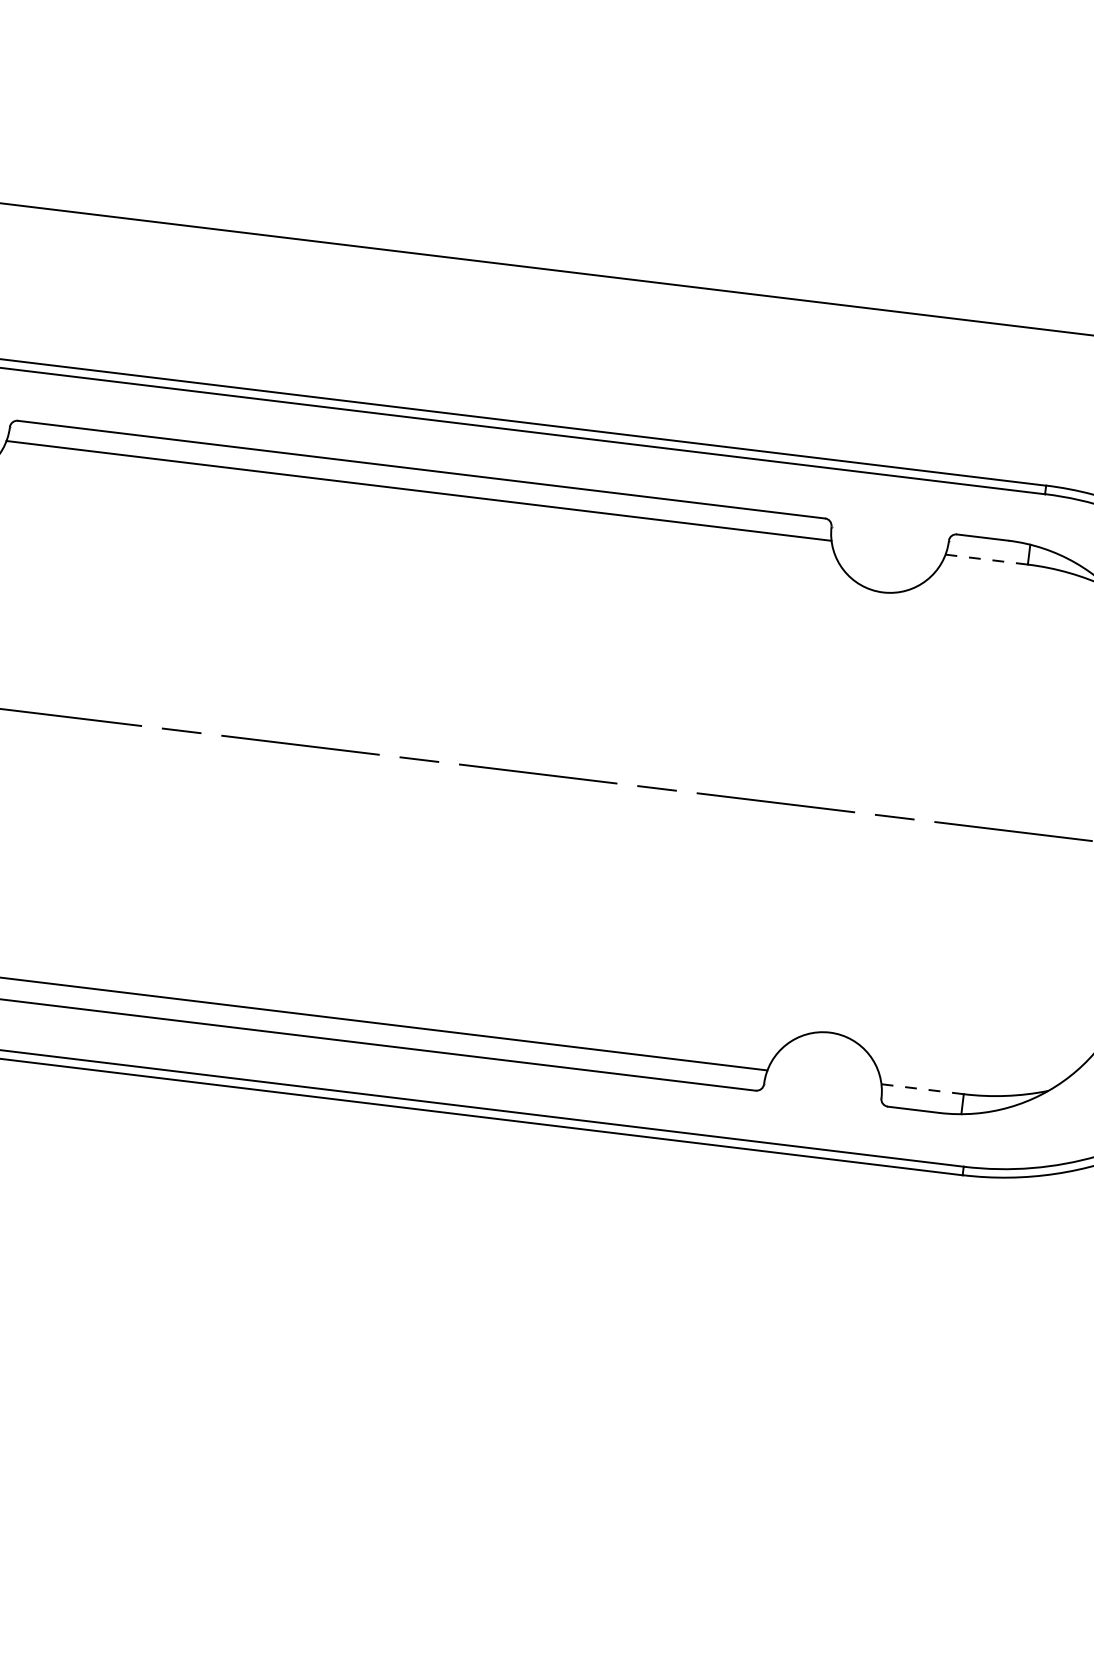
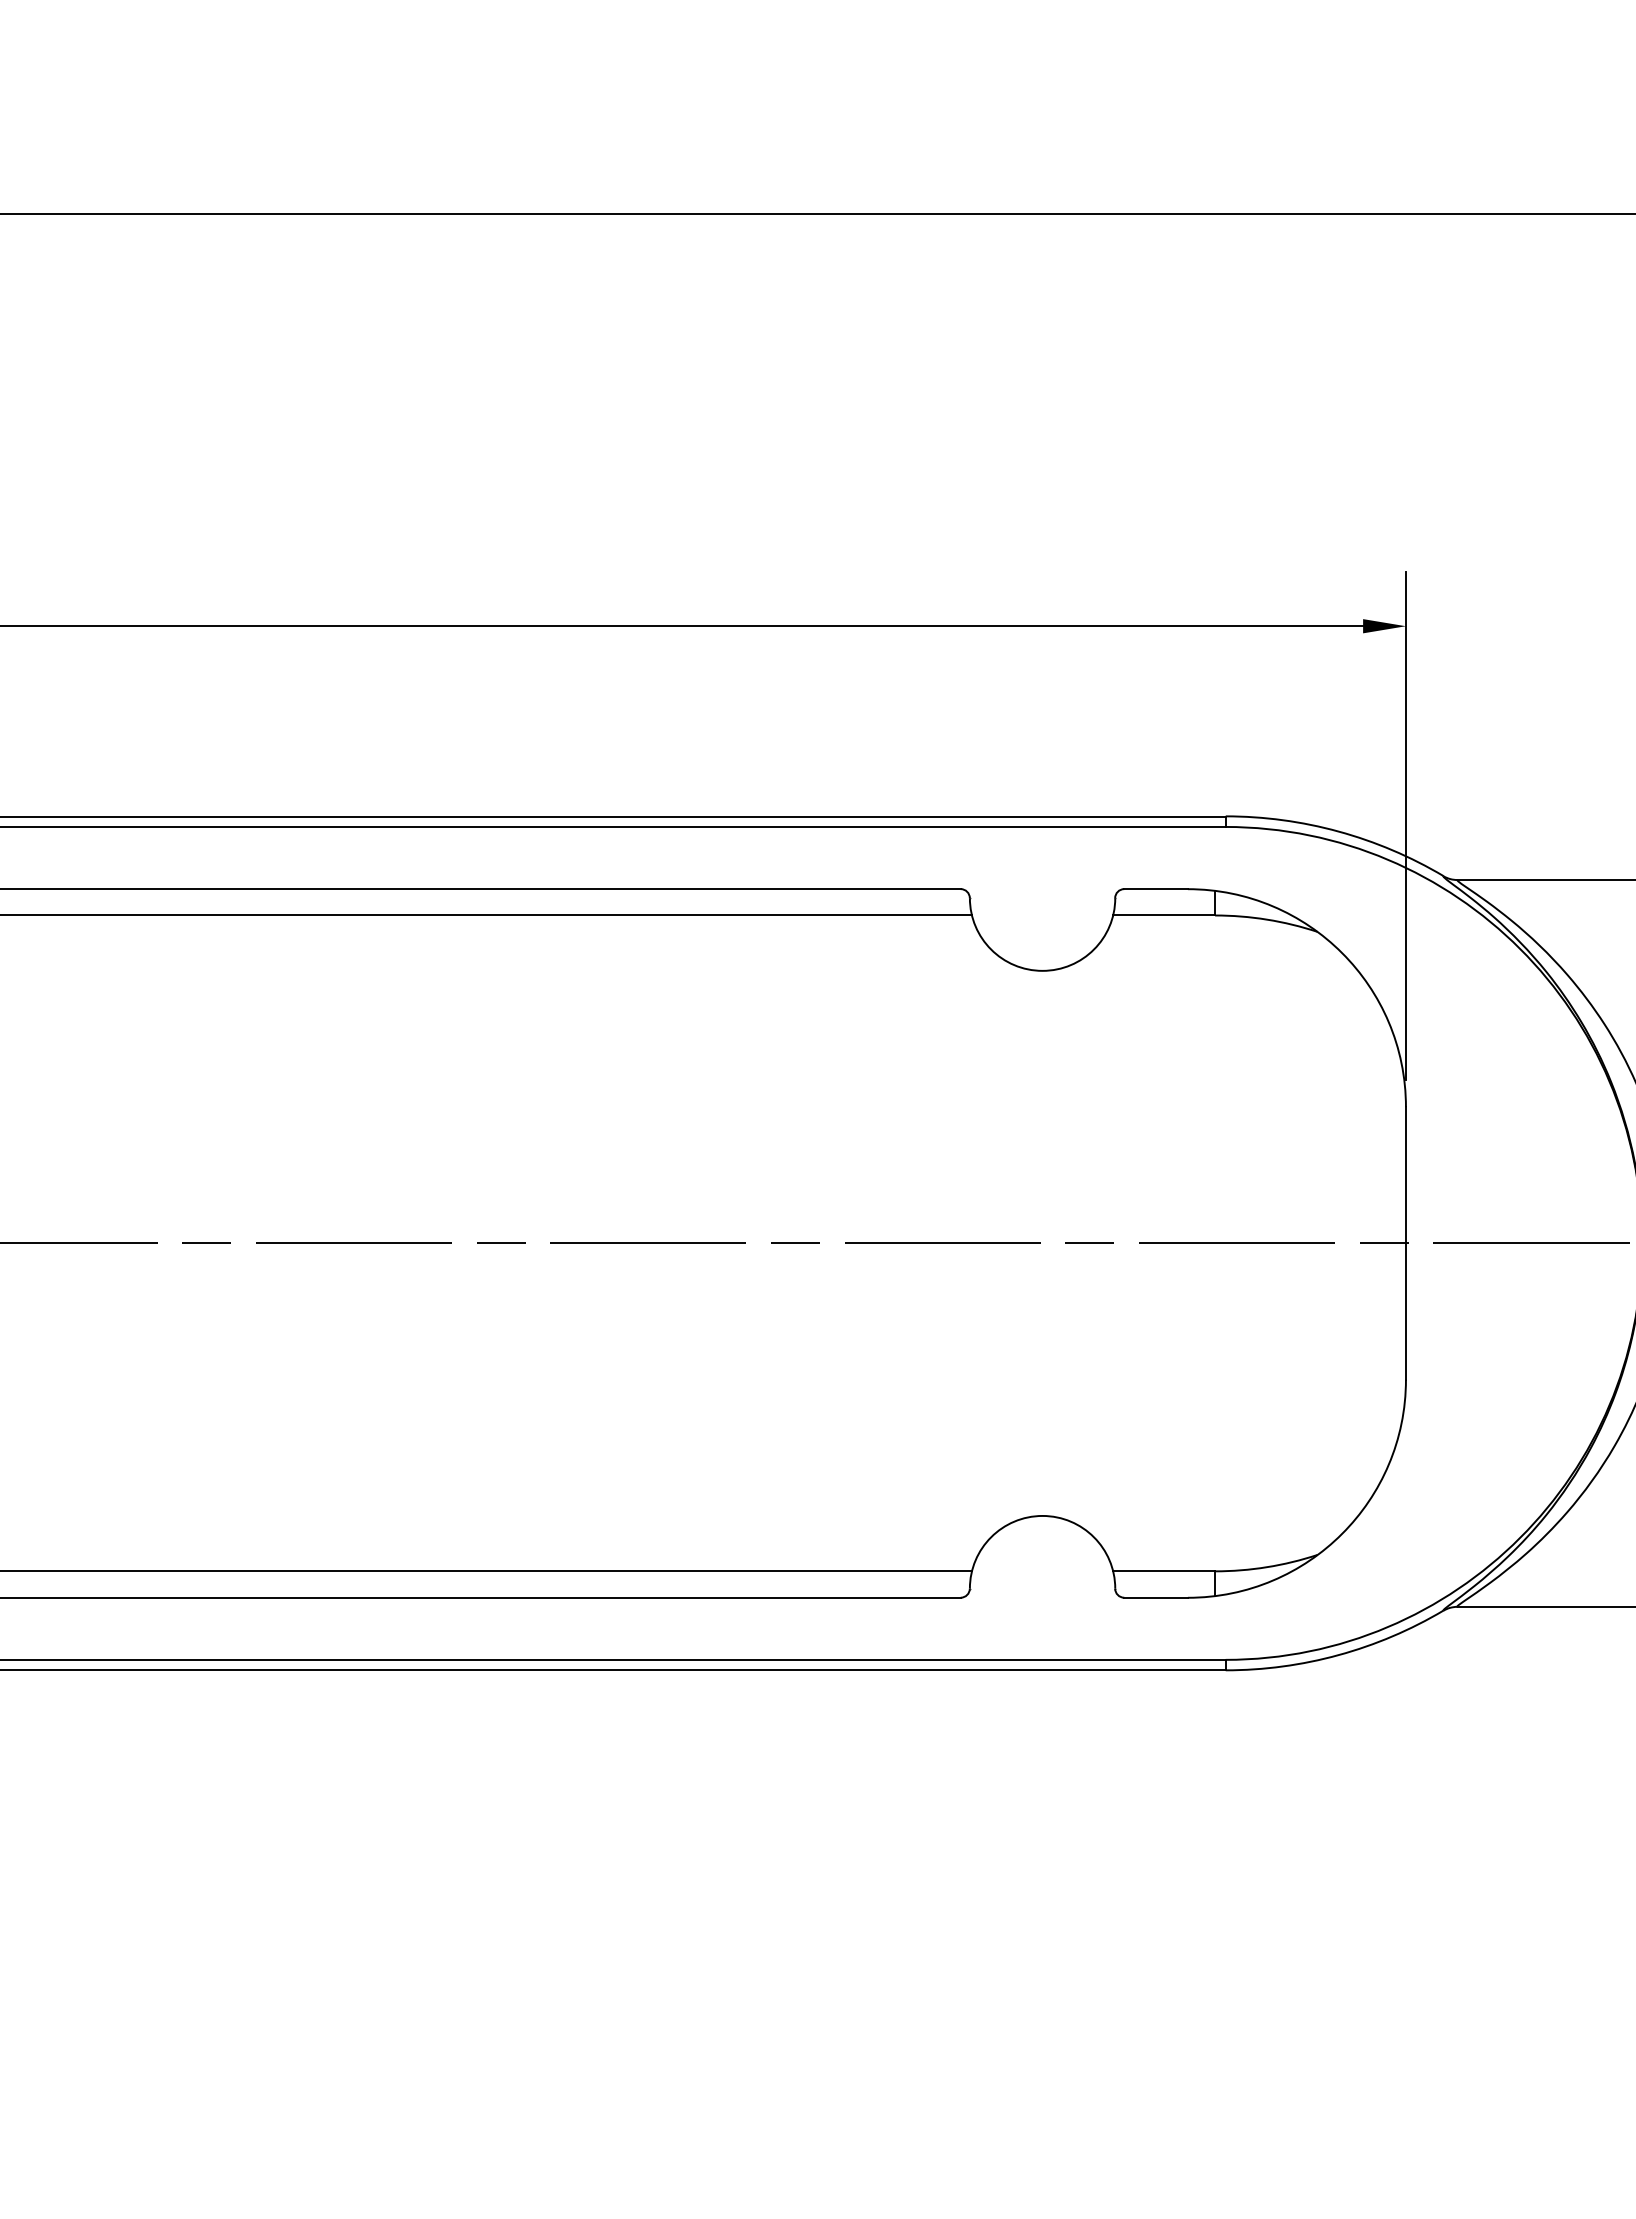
line: (987, 559) -> (1164, 915), dashed -> solid
line: (922, 1089) -> (1163, 1571), dashed -> solid

